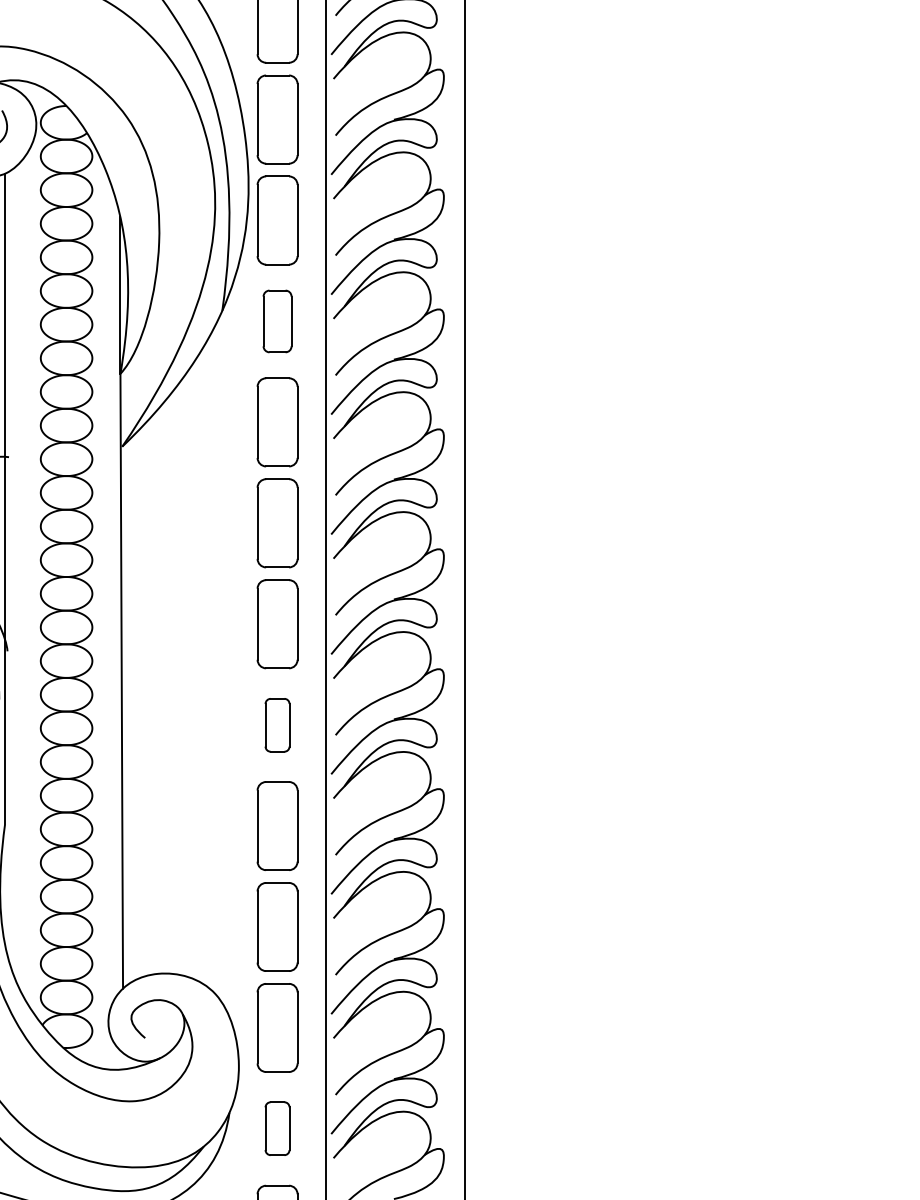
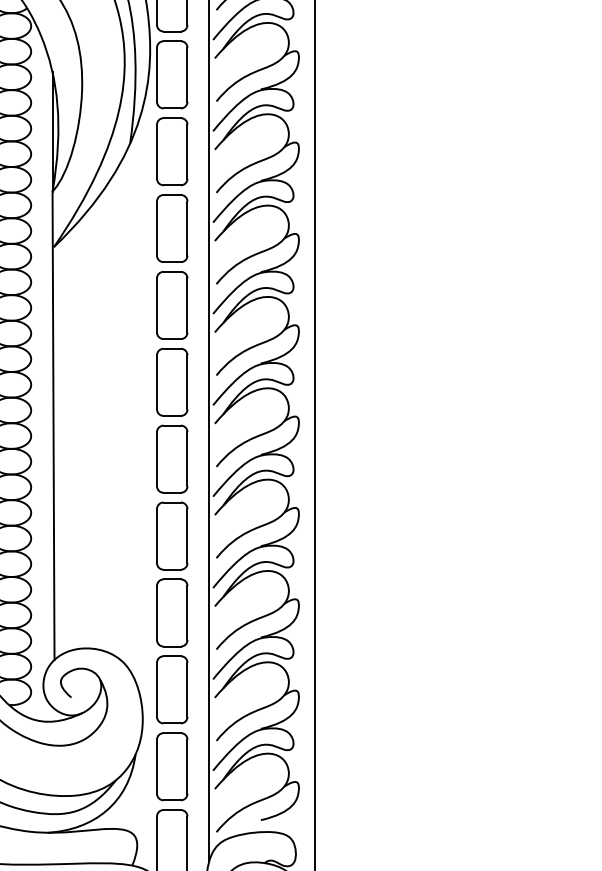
part: (277, 321) -> (172, 151), size x1.43
part: (277, 725) -> (172, 459), size x1.67
part: (277, 1128) -> (172, 766), size x1.67

